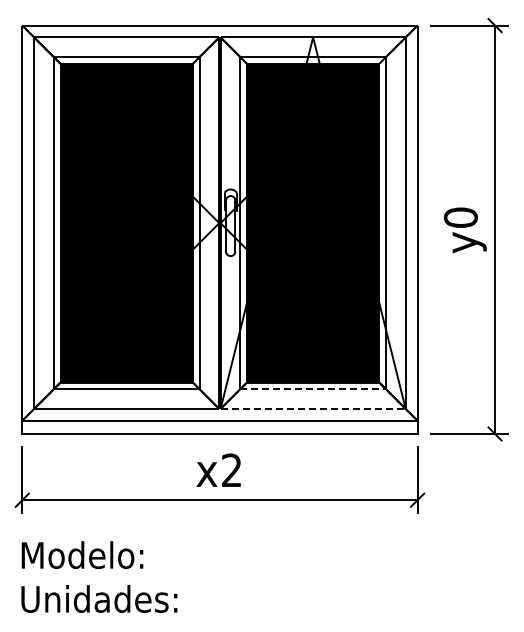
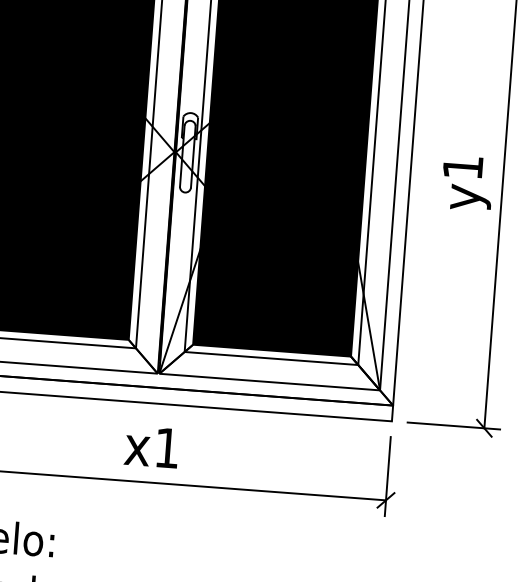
text: (460, 217) -> (462, 167), y0 -> y1
line: (313, 389) -> (271, 358), dashed -> solid
line: (313, 408) -> (270, 381), dashed -> solid
text: (231, 469) -> (166, 446), x2 -> x1

